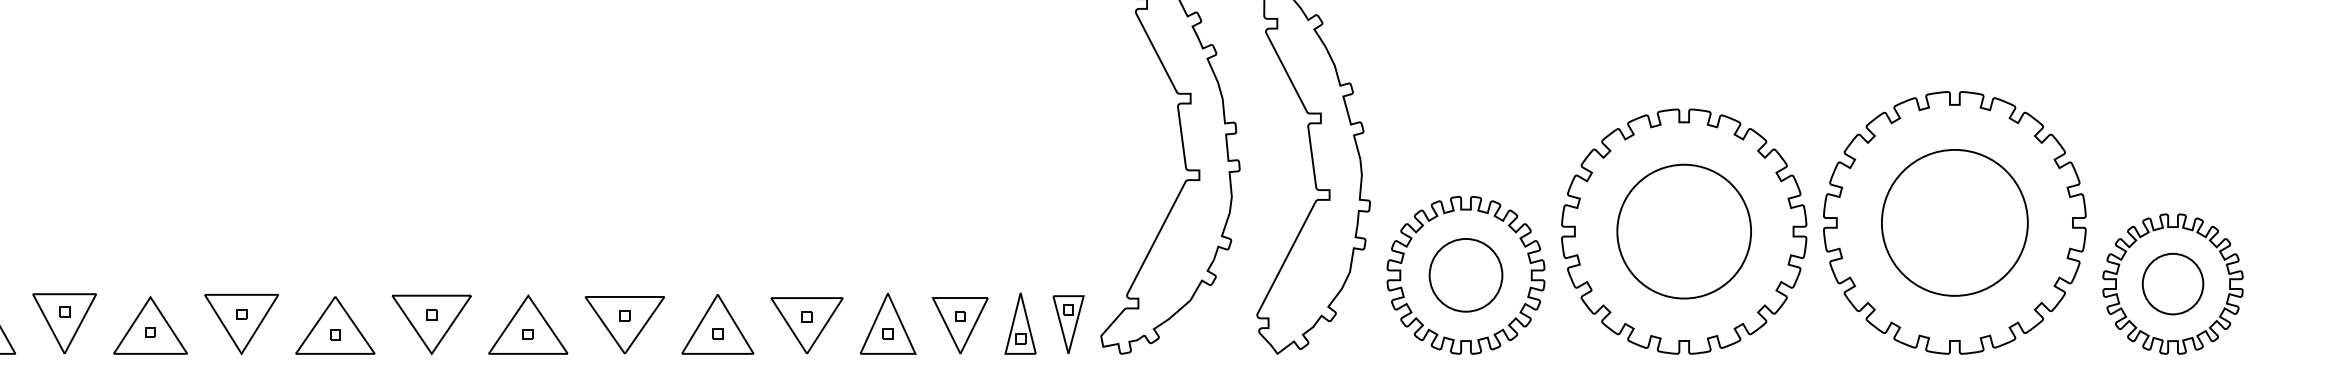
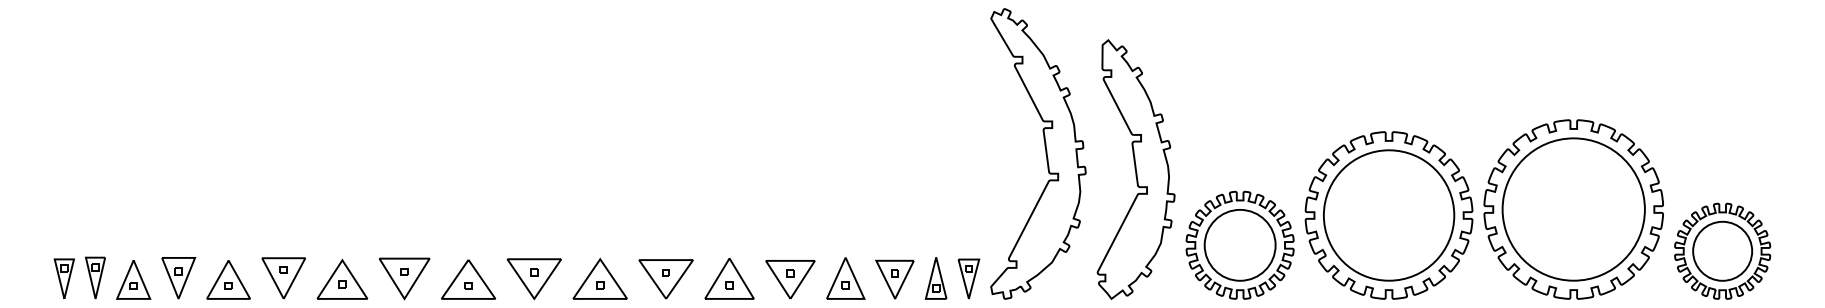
circle: (1954, 222) -> (1573, 209), size x1.43
circle: (1683, 231) -> (1388, 215), size x1.43
circle: (1465, 274) -> (1239, 244), size x1.43
circle: (2172, 282) -> (1722, 250), size x1.43

